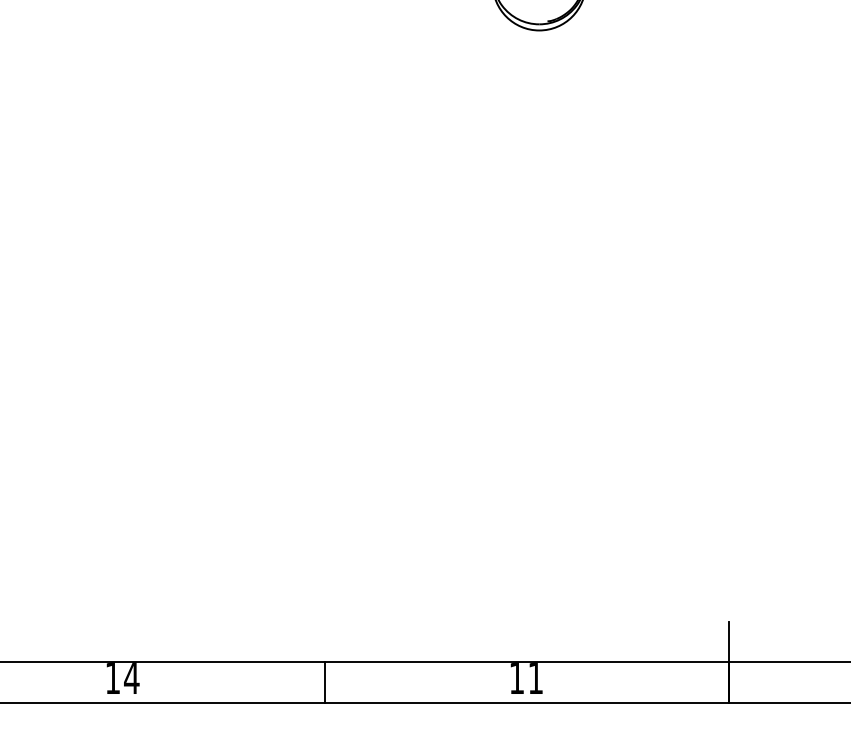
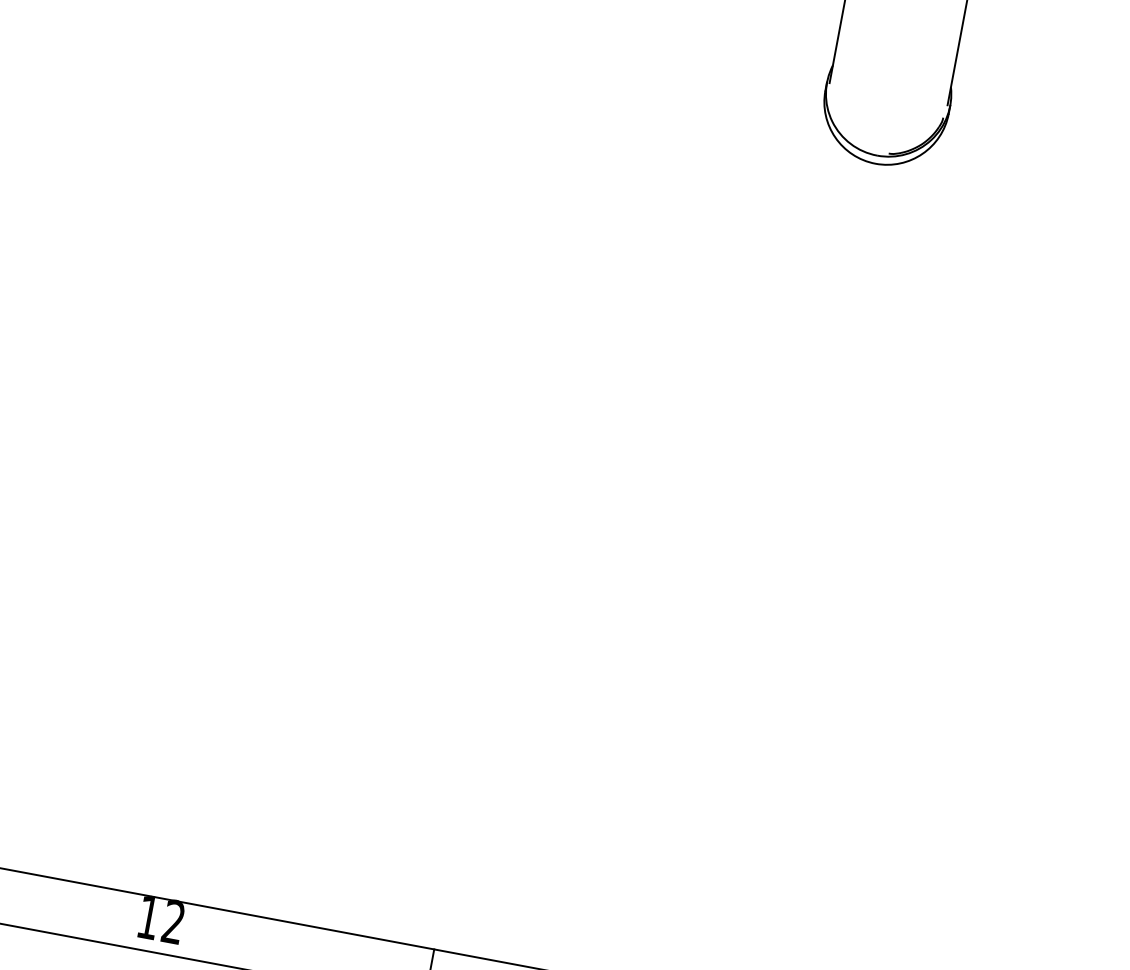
text: (131, 678) -> (173, 922), 14 -> 12

